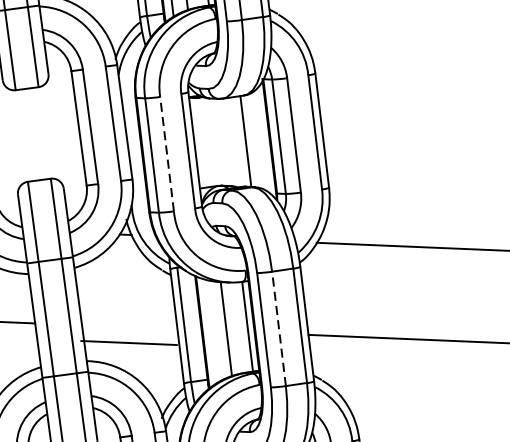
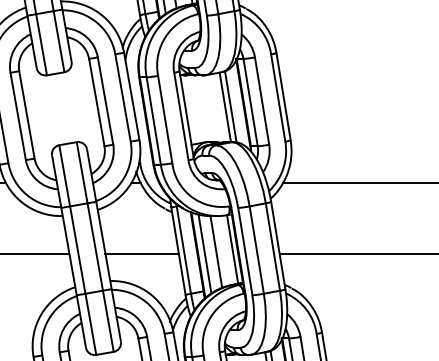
line: (252, 140) -> (230, 106), added
line: (167, 154) -> (165, 119), dashed -> solid
line: (278, 328) -> (256, 249), dashed -> solid
line: (210, 330) -> (204, 253), added
line: (128, 342) -> (141, 253), moved

